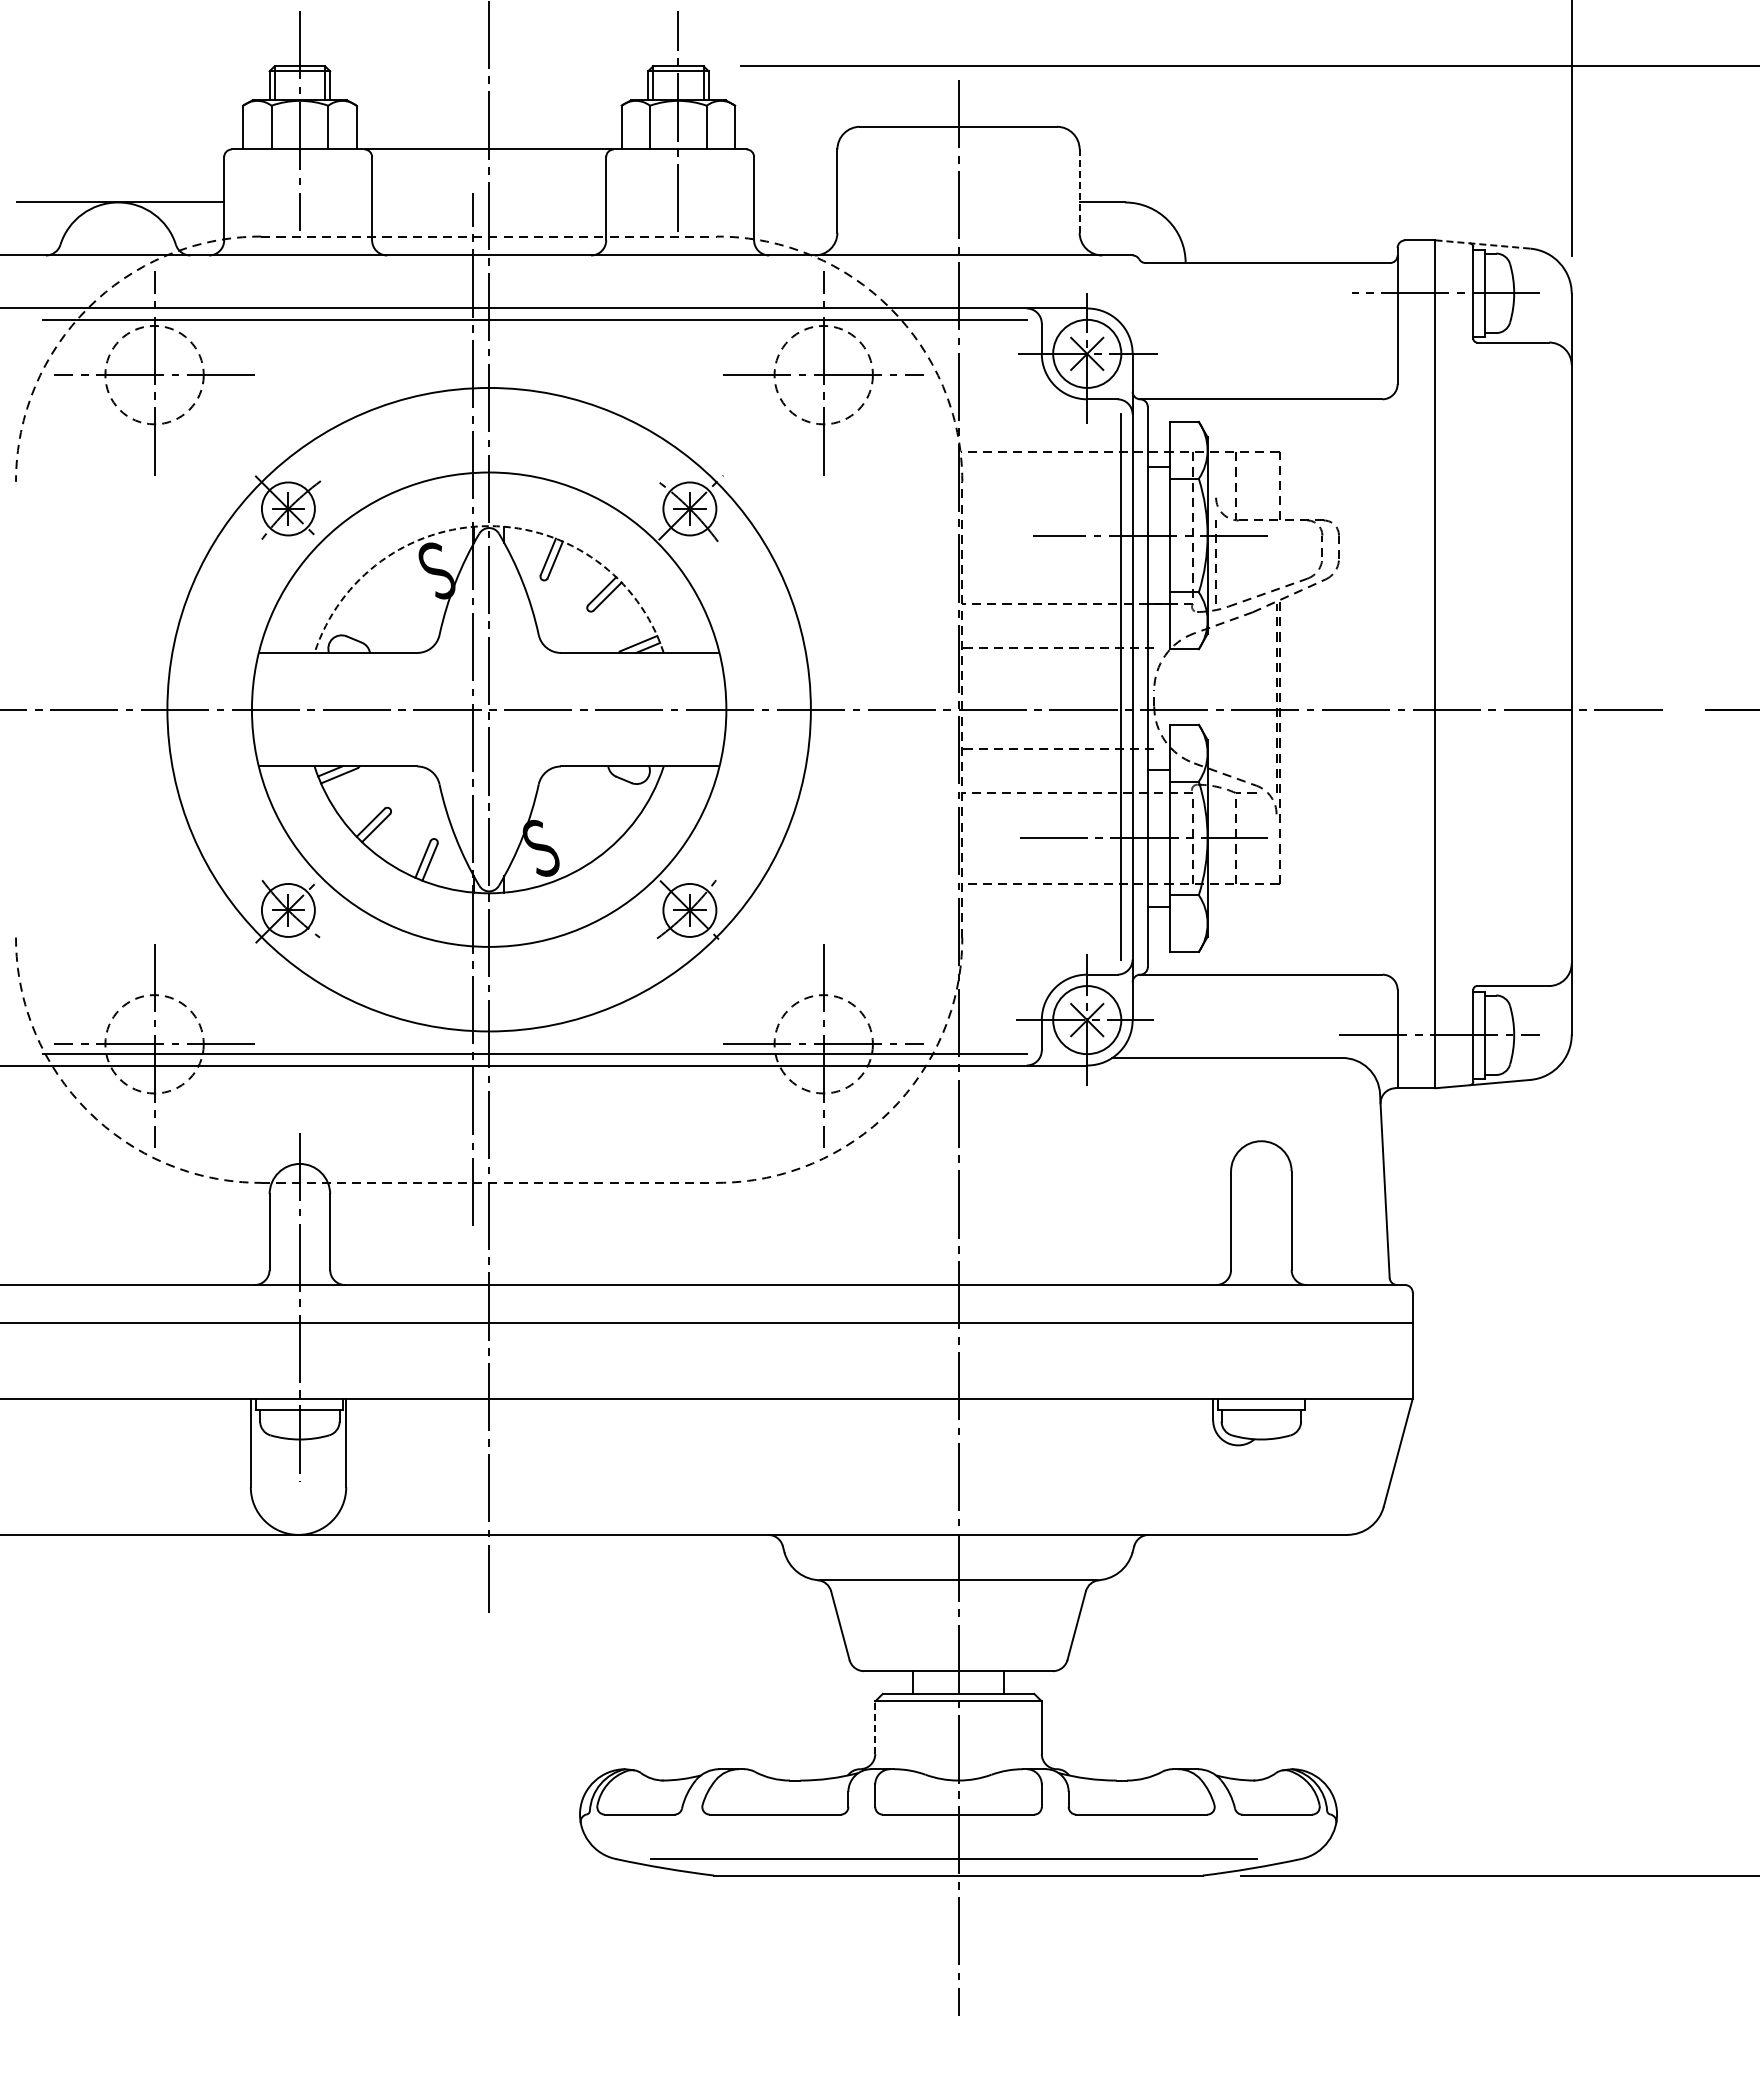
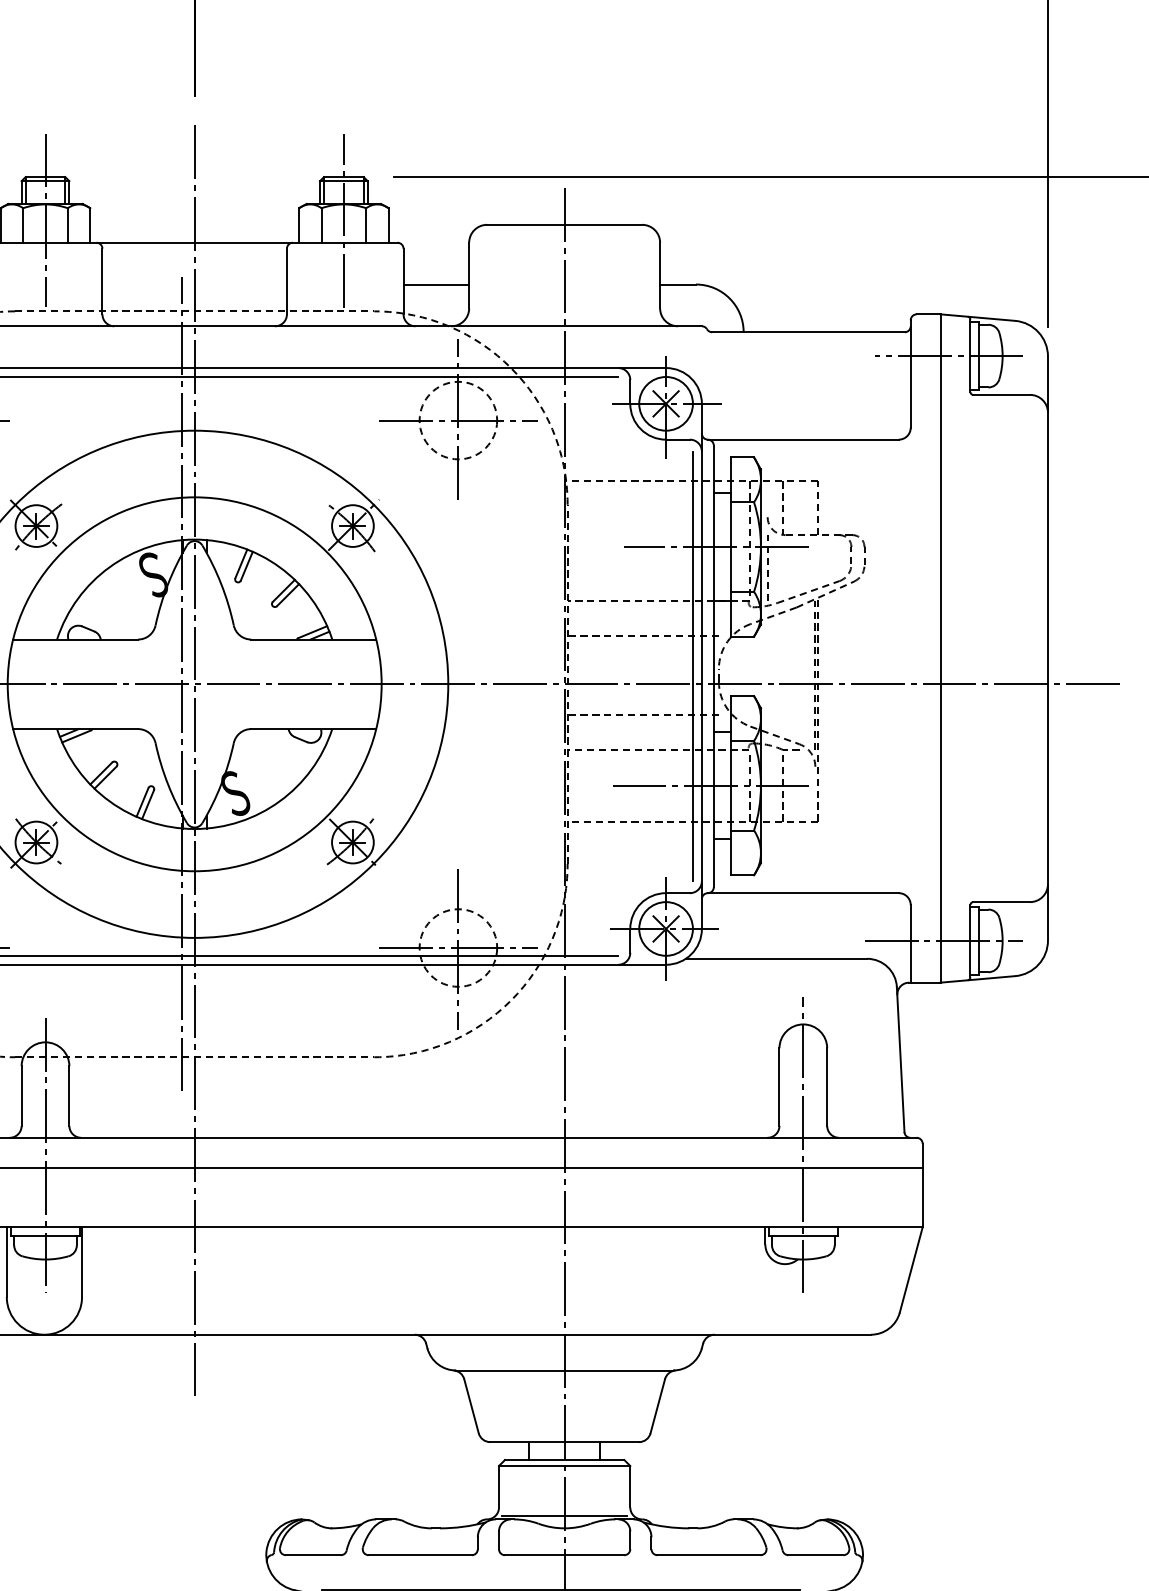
line: (1079, 191) -> (659, 275), dashed -> solid
line: (795, 202) -> (436, 284), added
line: (1482, 244) -> (977, 317), dashed -> solid
arc: (489, 526) -> (194, 539), dashed -> solid
line: (1261, 1293) -> (803, 1144), added
line: (875, 1727) -> (499, 1486), dashed -> solid
line: (958, 1764) -> (564, 1515), added

